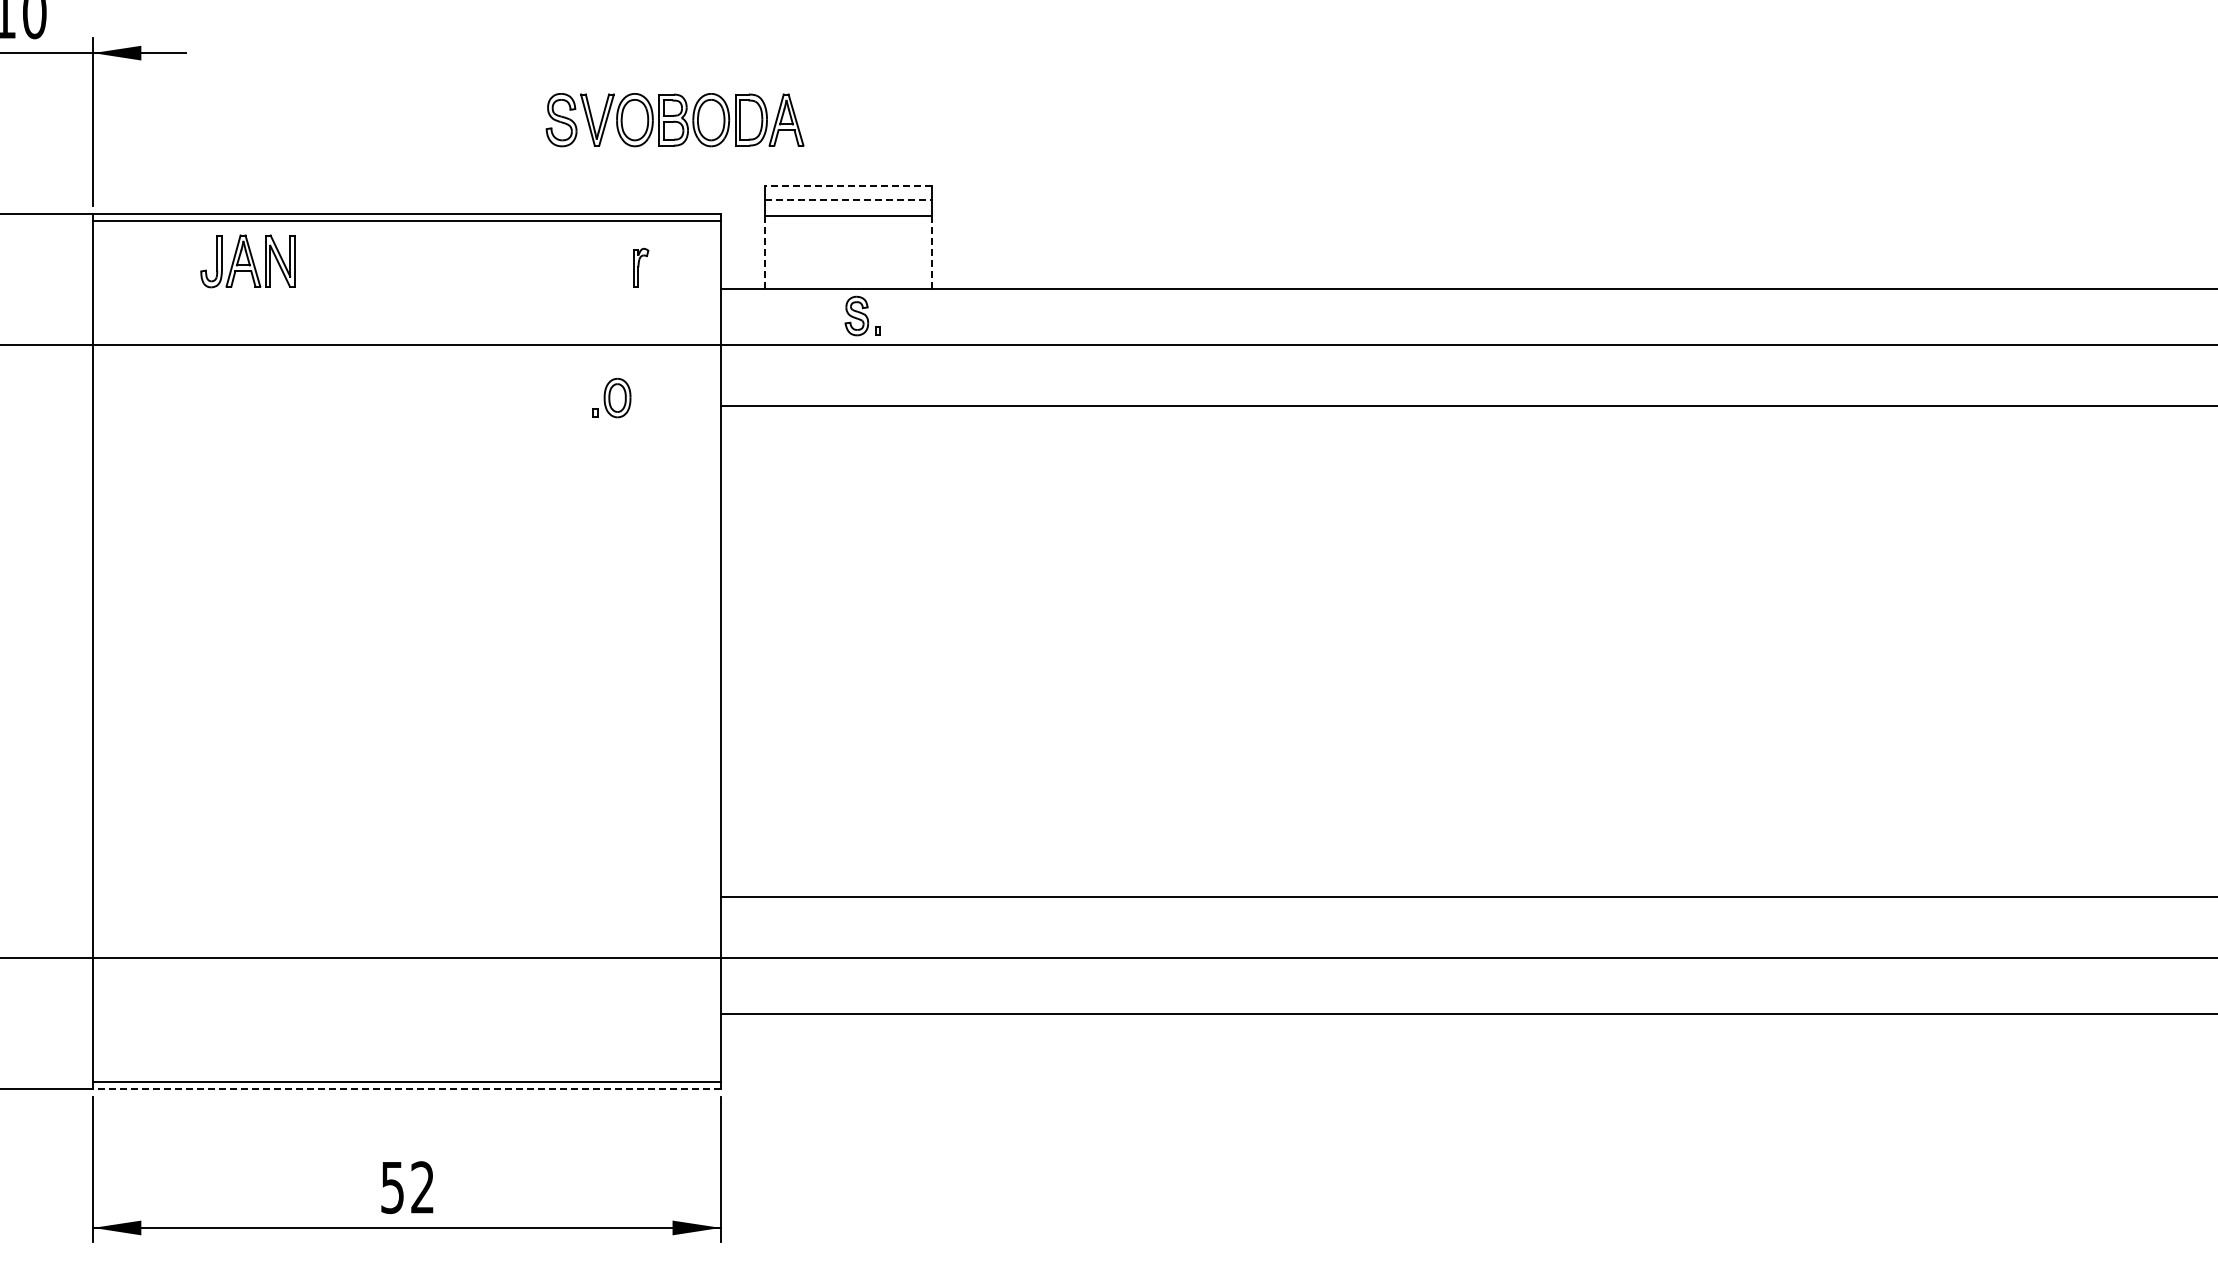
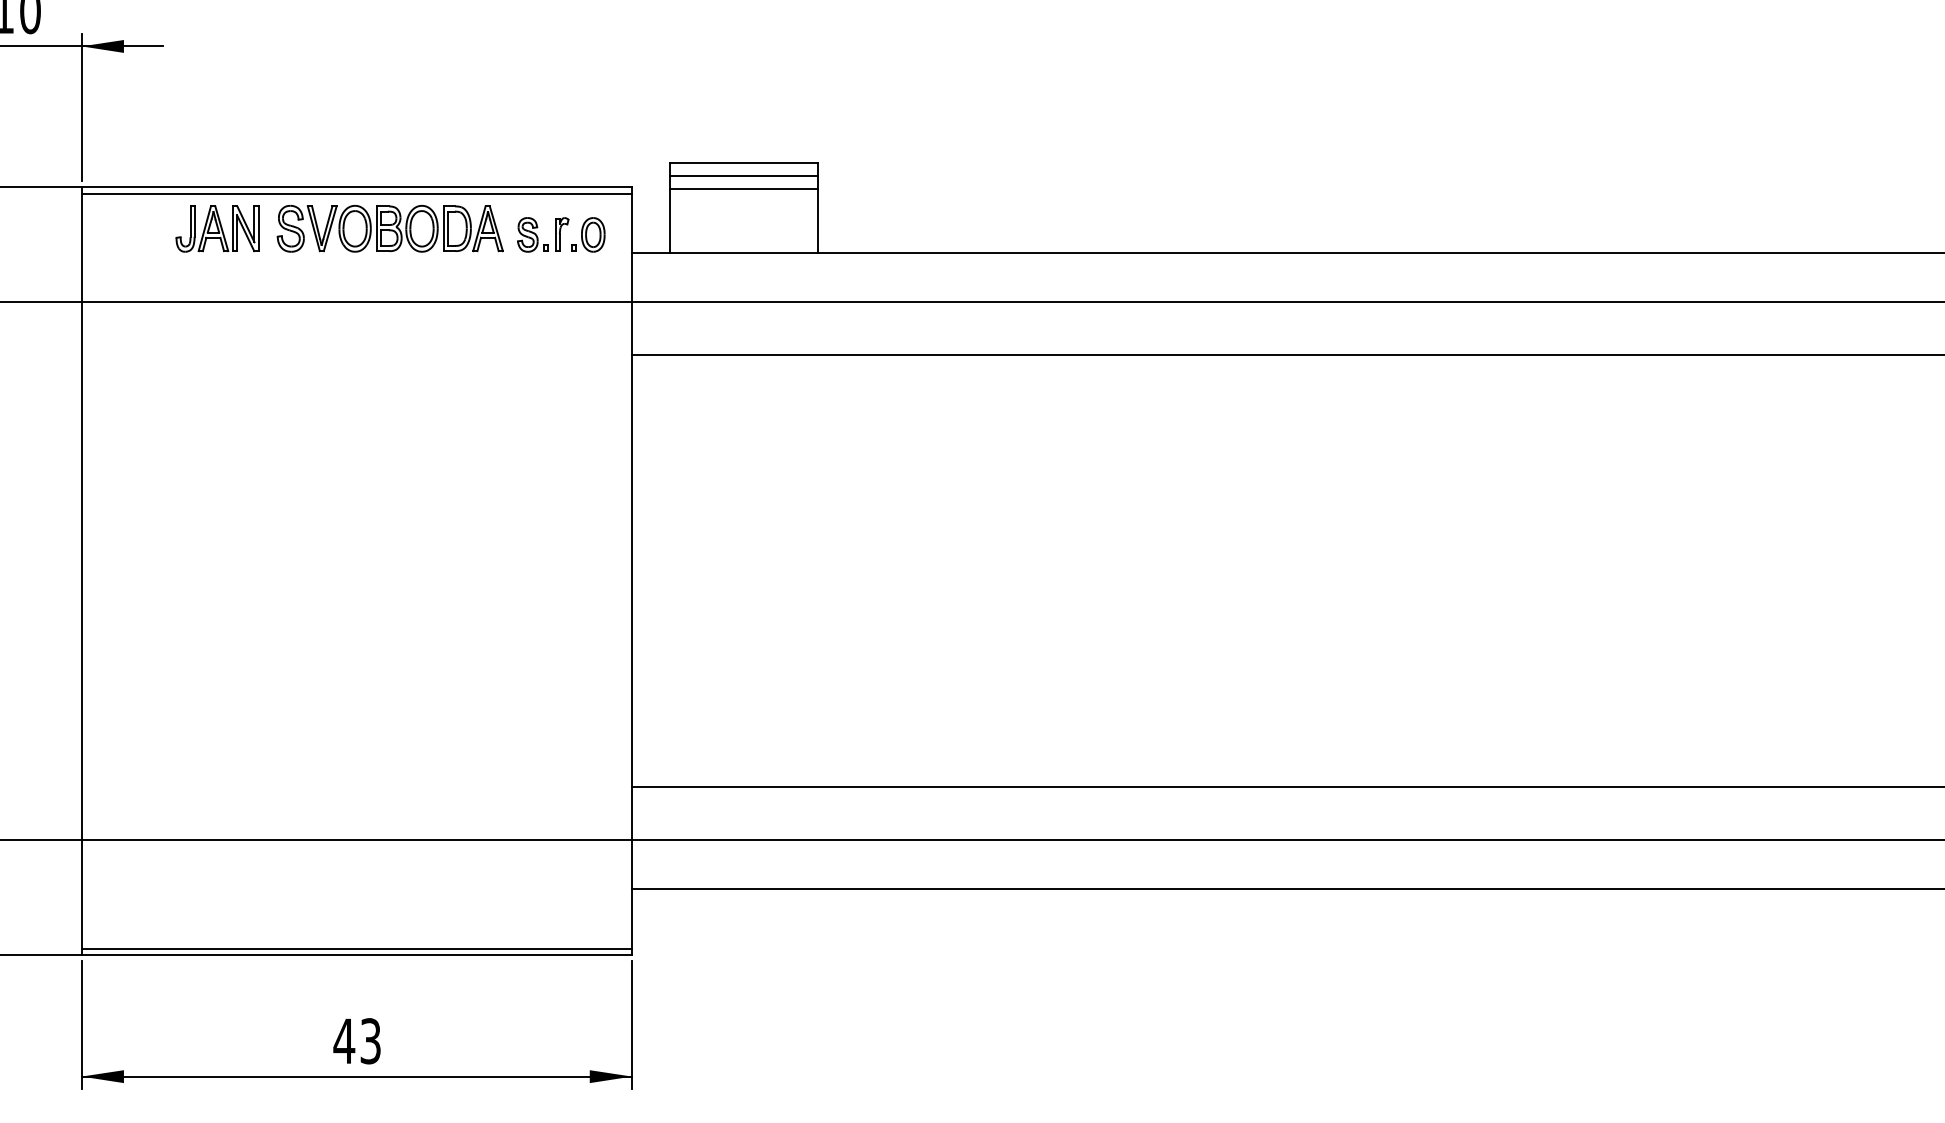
part: (674, 120) -> (389, 229), moved
line: (848, 185) -> (744, 162), dashed -> solid
line: (848, 200) -> (744, 175), dashed -> solid
line: (764, 252) -> (670, 221), dashed -> solid
line: (932, 252) -> (817, 221), dashed -> solid
part: (862, 315) -> (532, 234), moved
part: (611, 397) -> (587, 234), moved
line: (406, 1089) -> (356, 955), dashed -> solid
text: (407, 1187) -> (357, 1041), 52 -> 43

